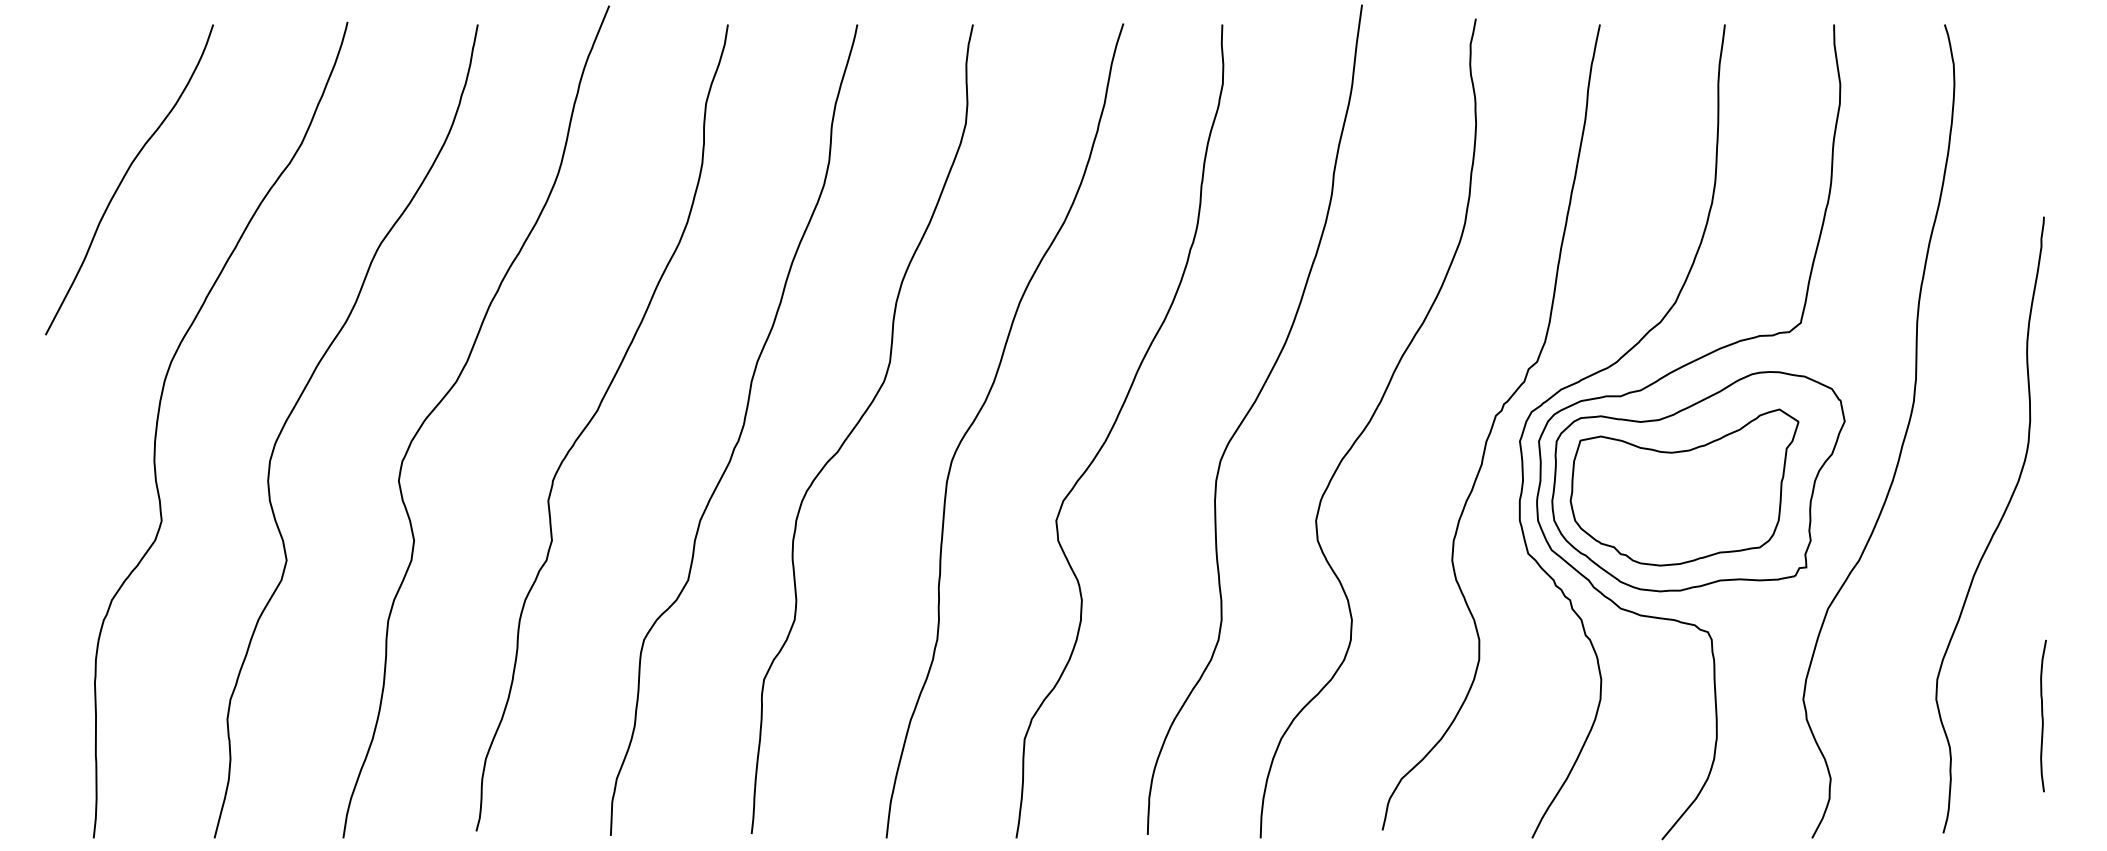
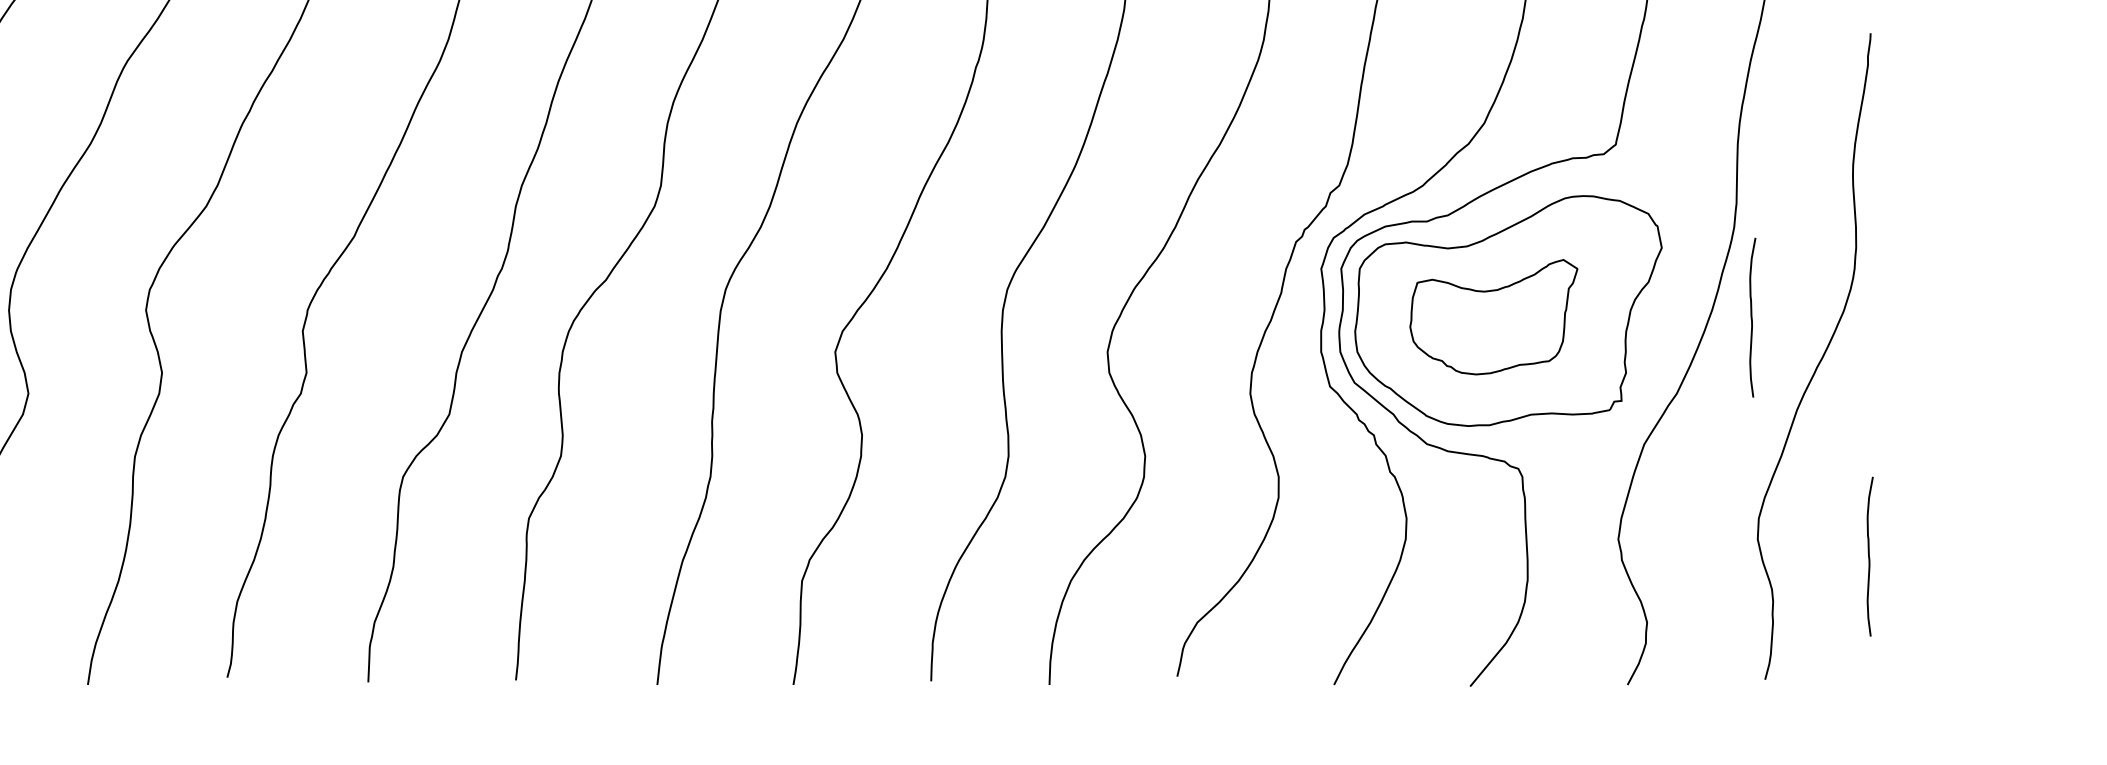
part: (1684, 487) -> (1493, 317), size x0.7
curve: (1931, 487) -> (1752, 317), added

